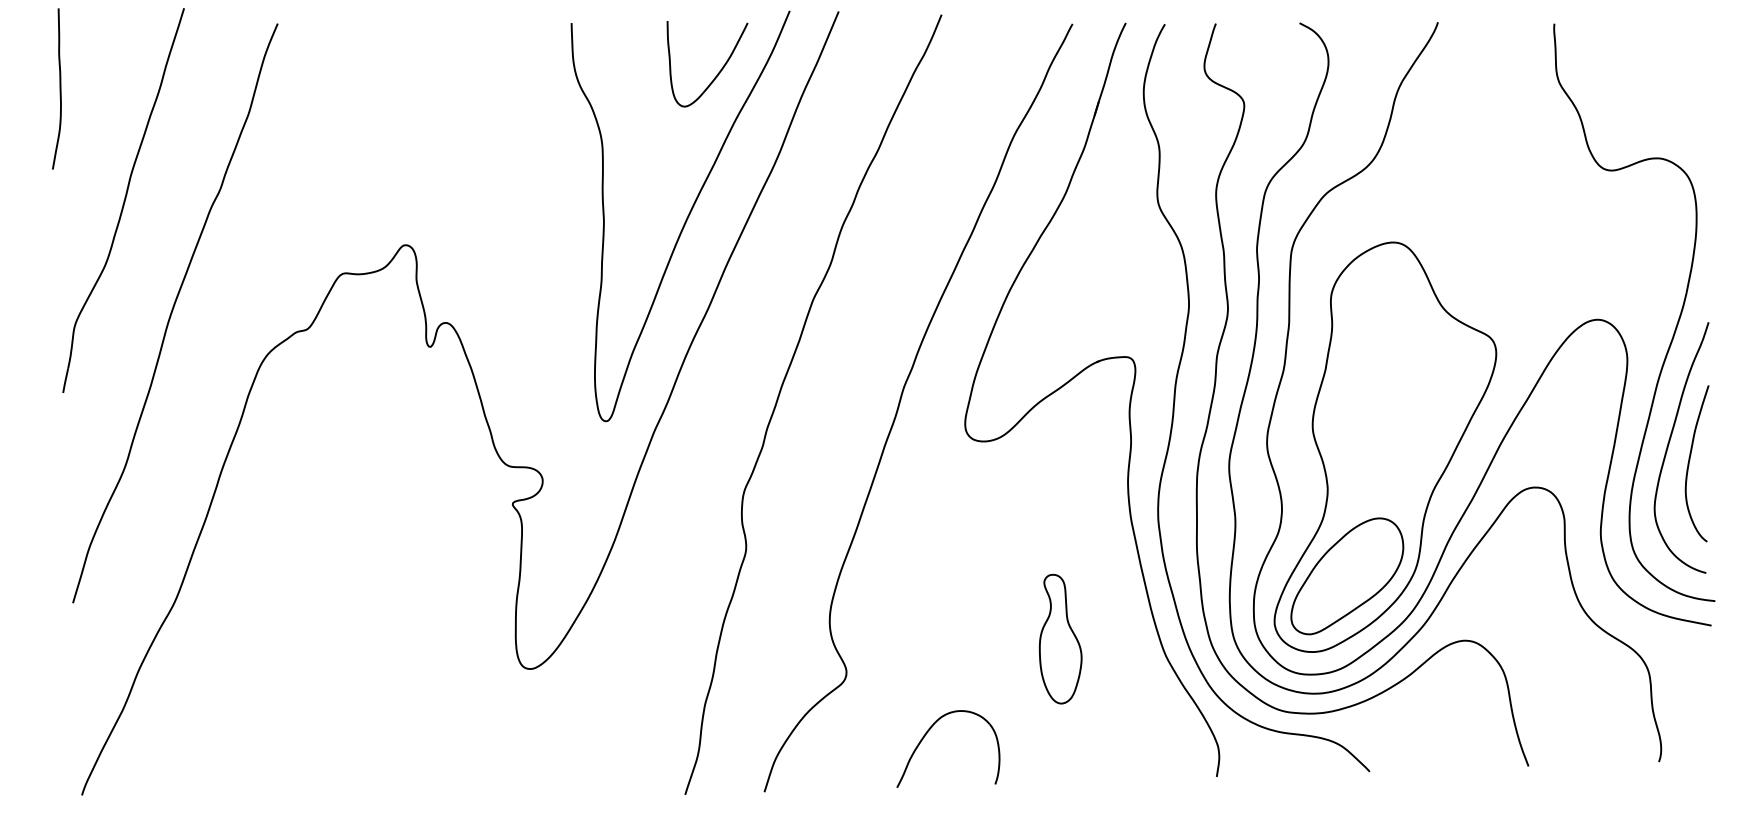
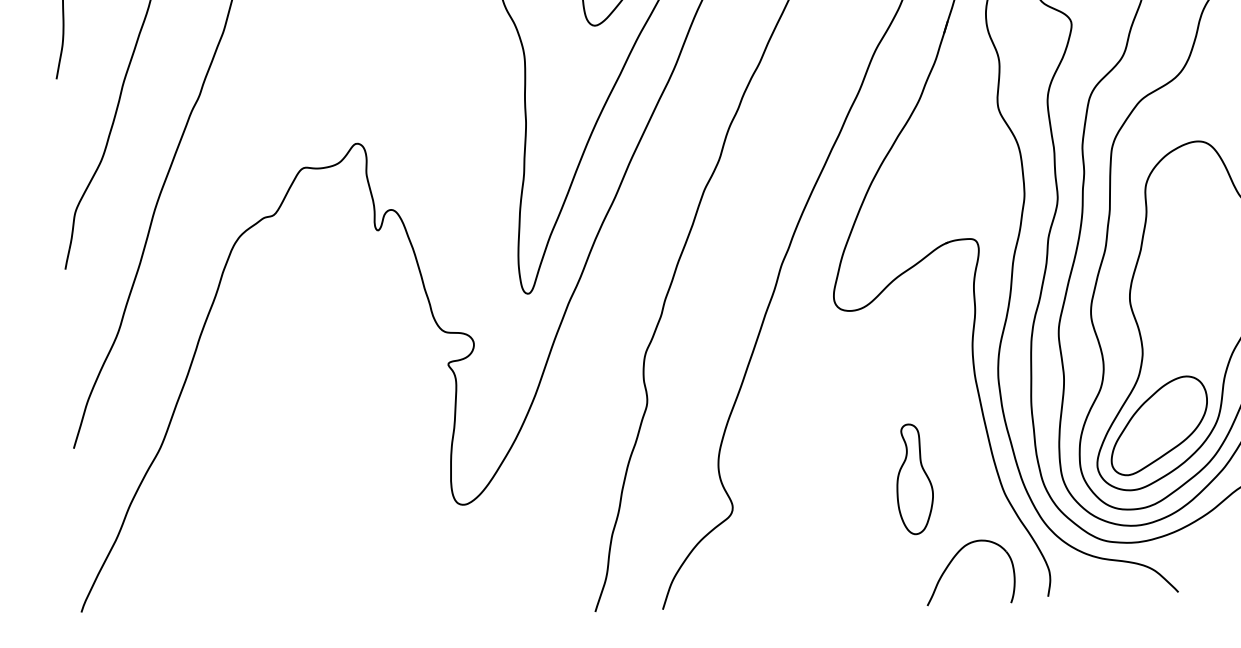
part: (928, 732) -> (954, 558), moved

